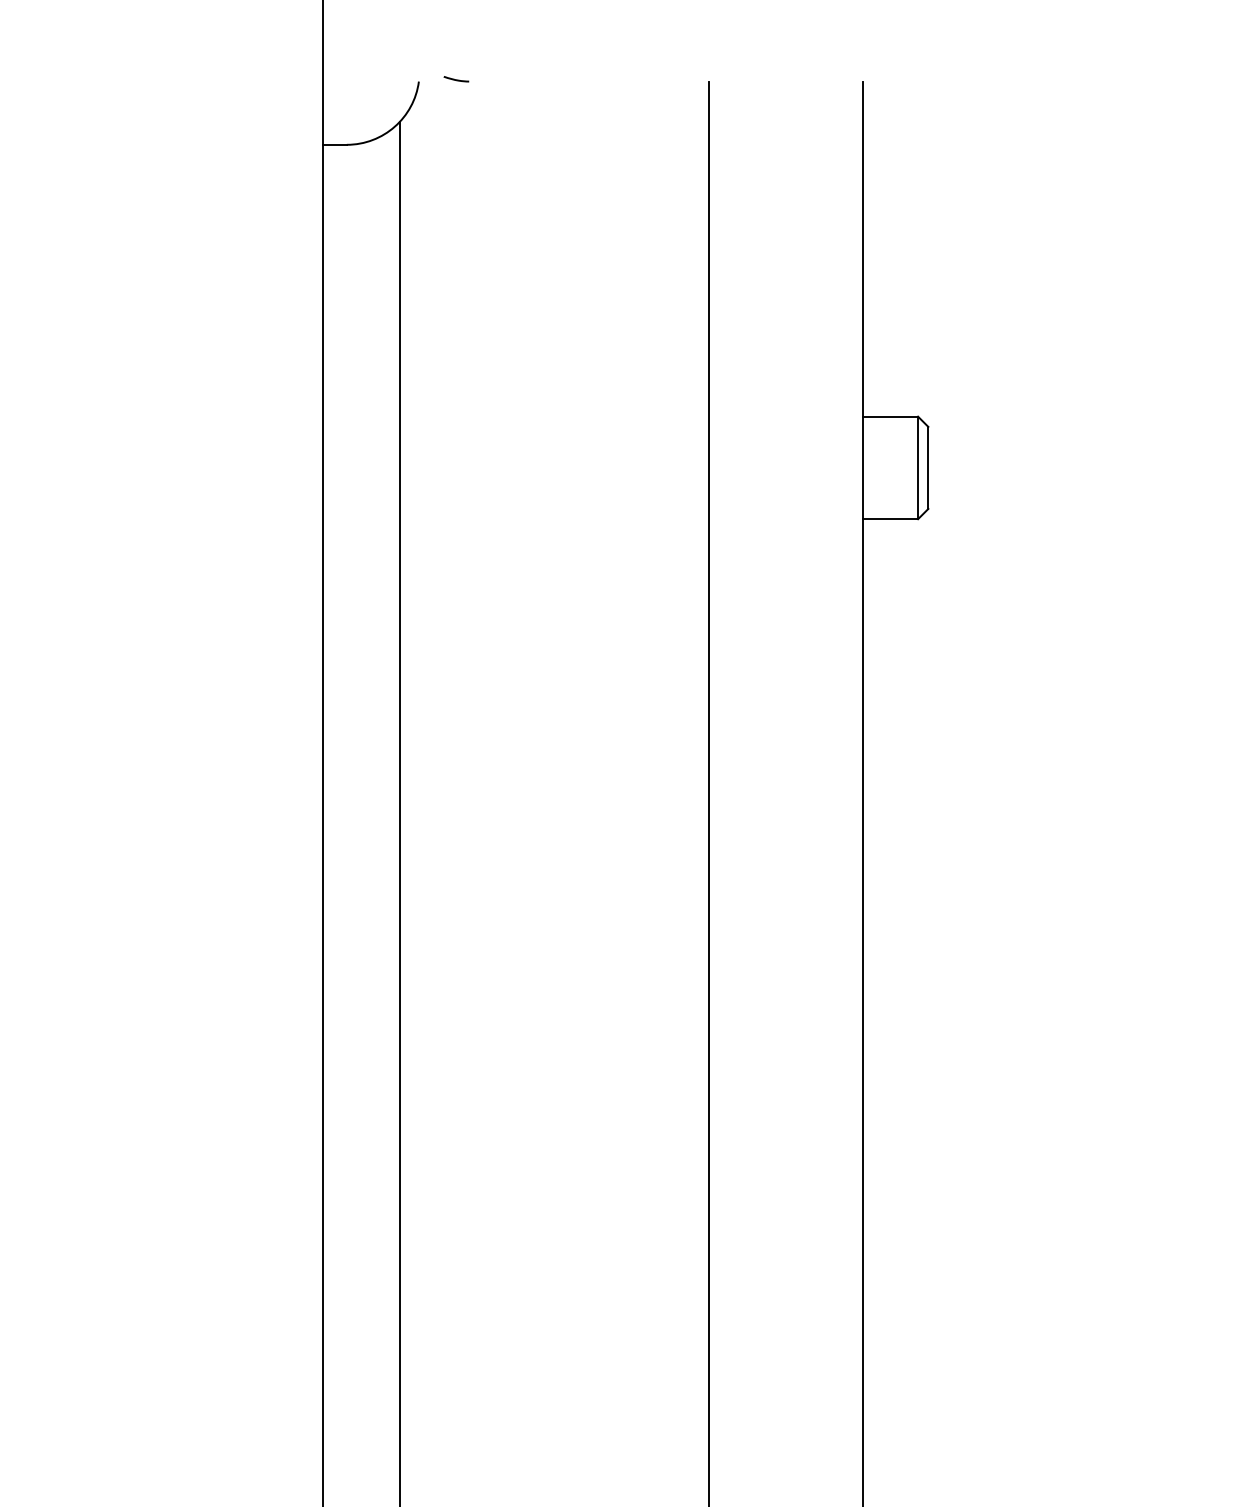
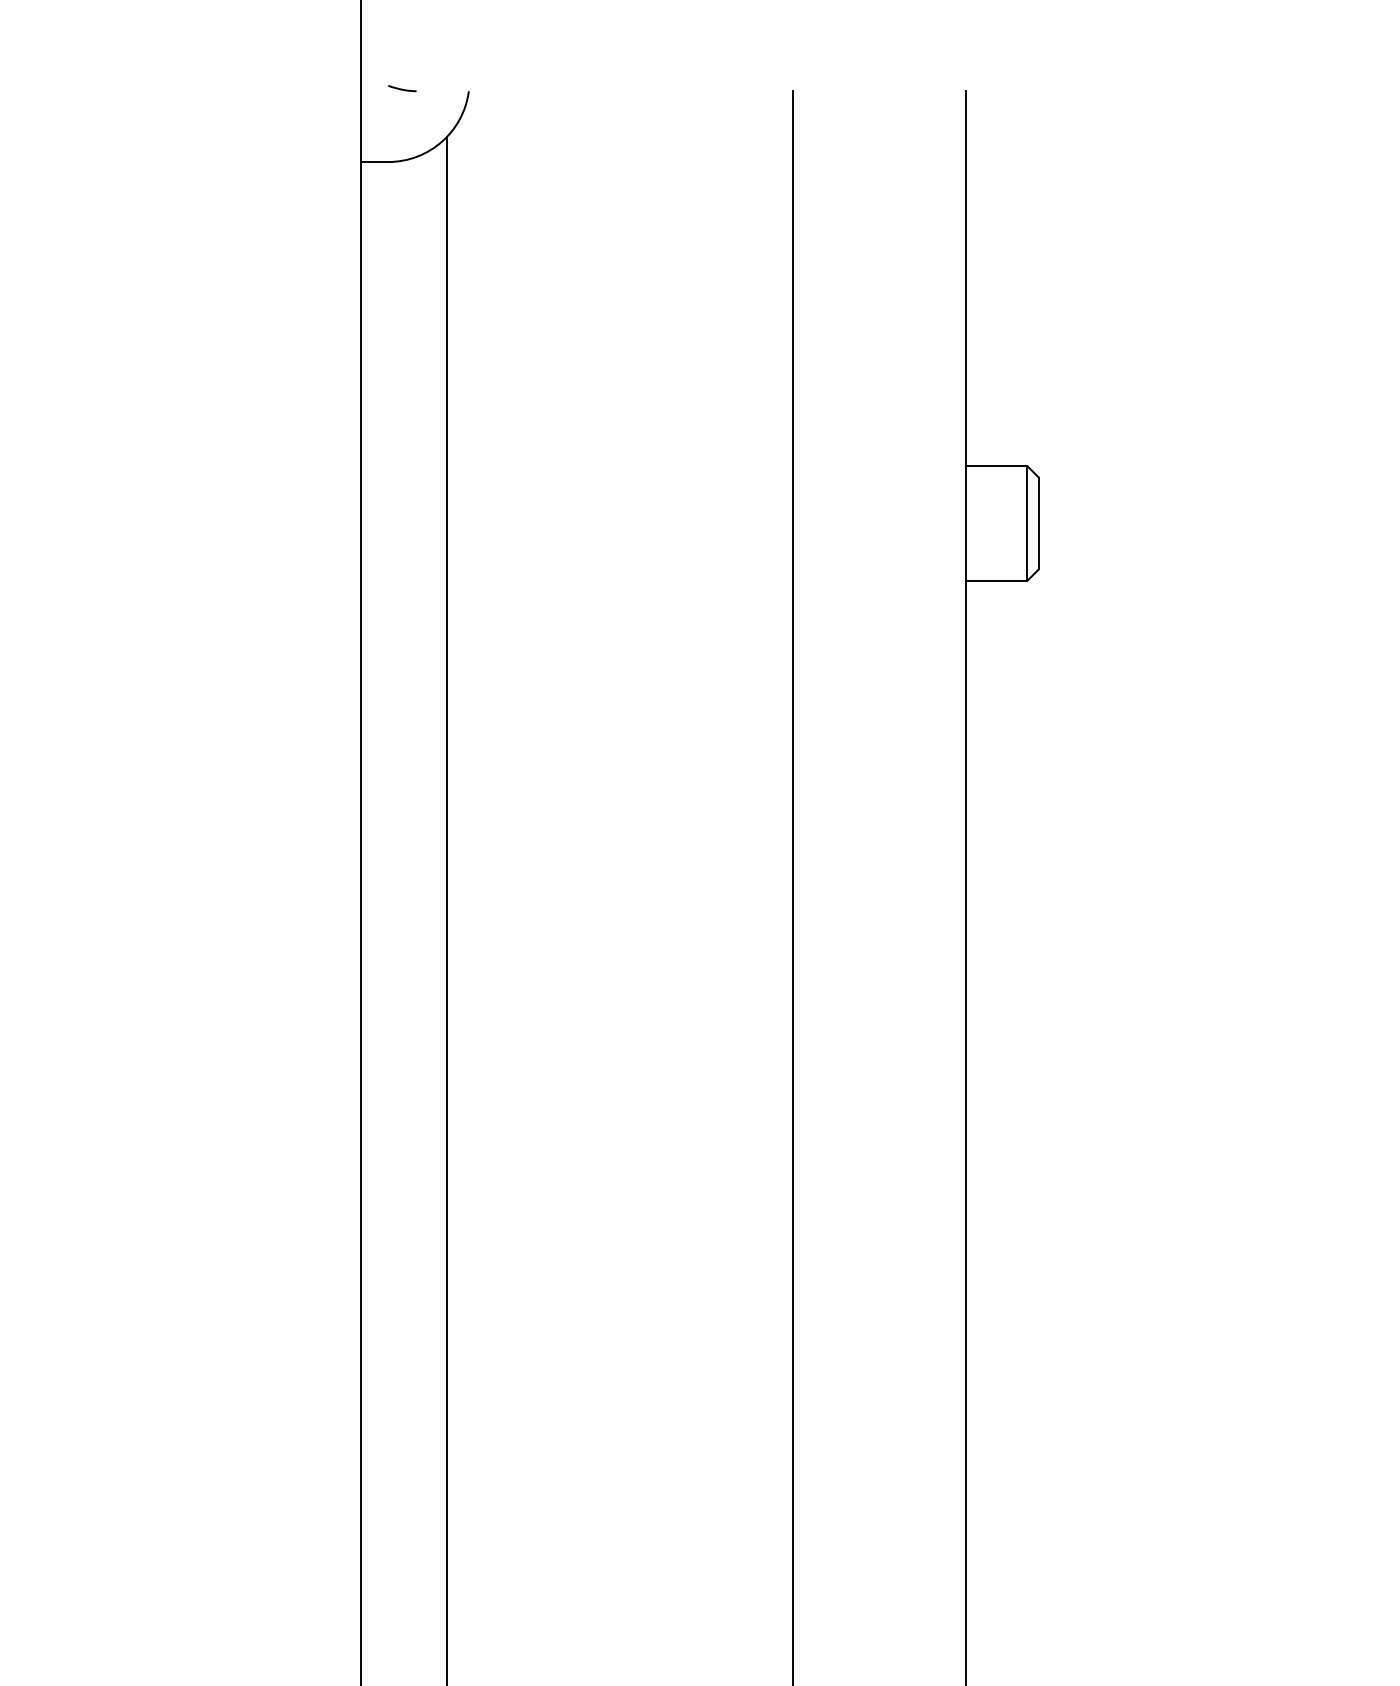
line: (456, 79) -> (402, 88), moved

